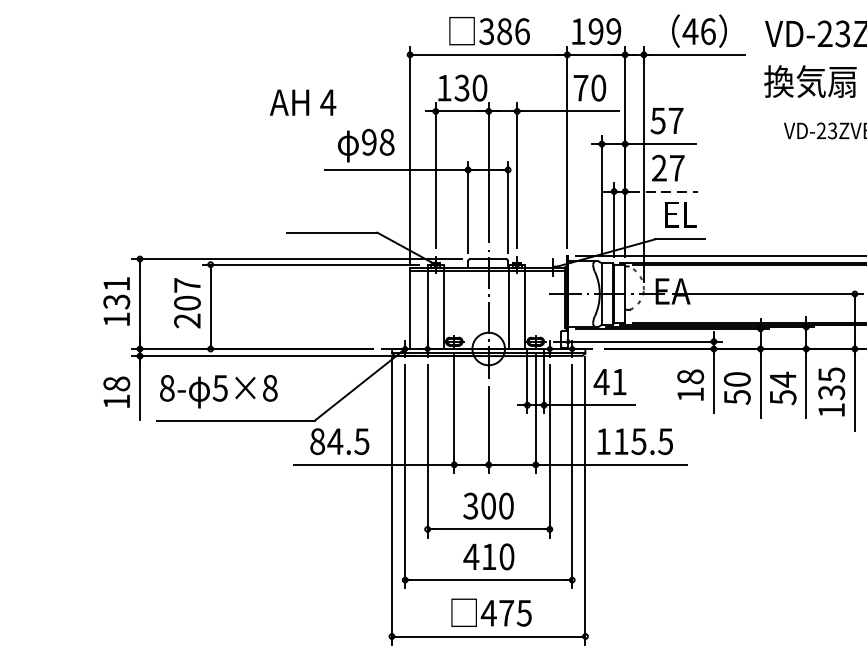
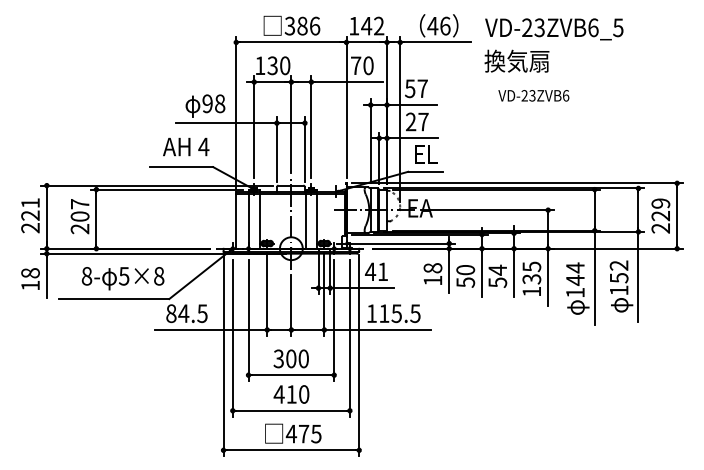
text: (604, 30) -> (372, 25), 199 -> 142
text: (303, 101) -> (186, 146), moved
line: (664, 191) -> (414, 138), dashed -> solid
text: (116, 310) -> (30, 221), 131 -> 221
text: (217, 391) -> (122, 278), moved

